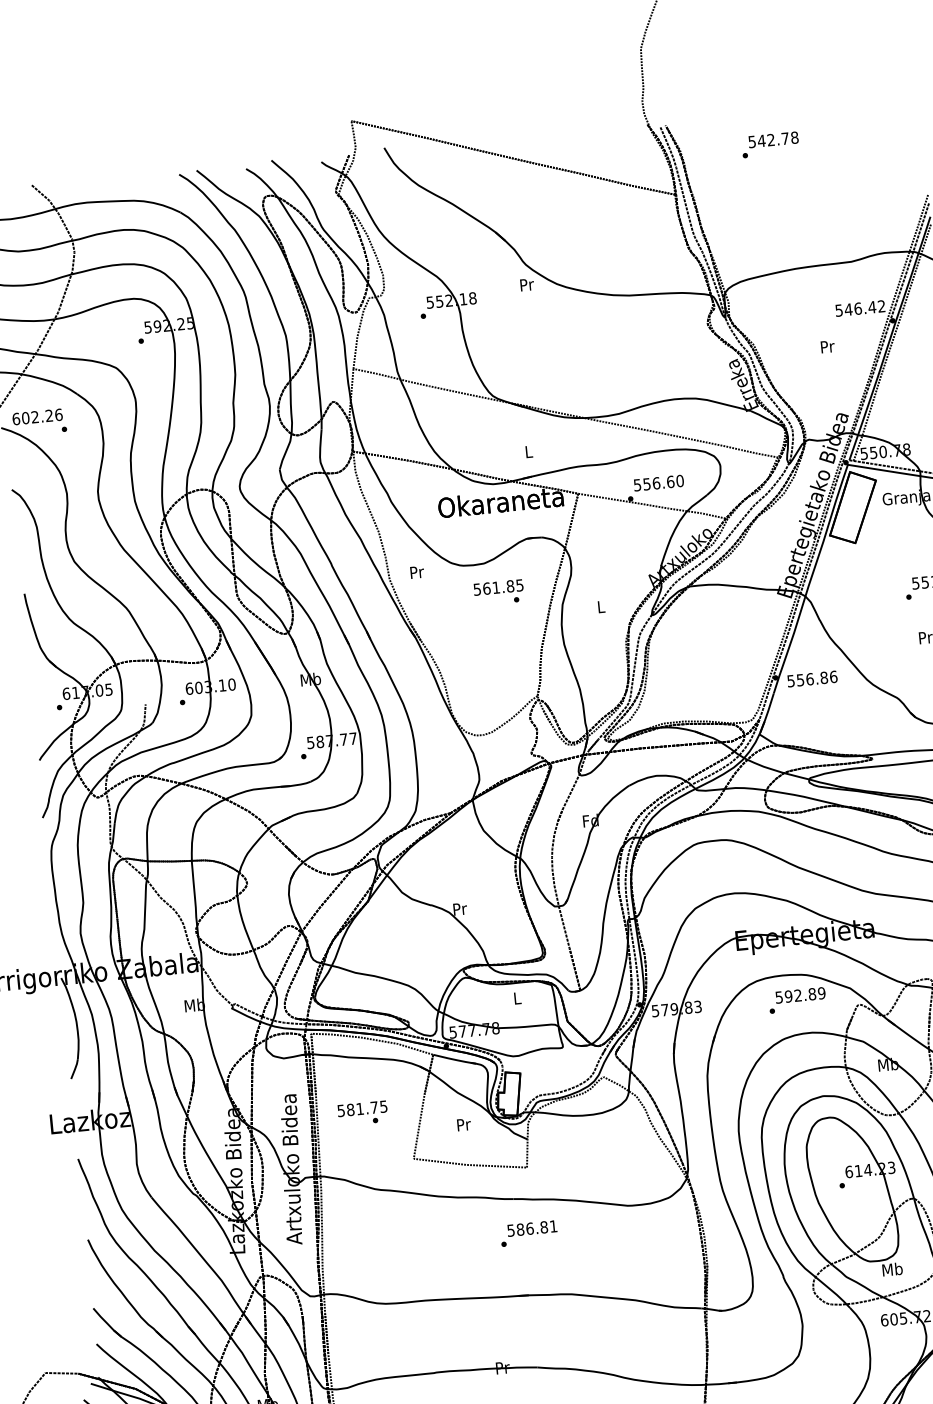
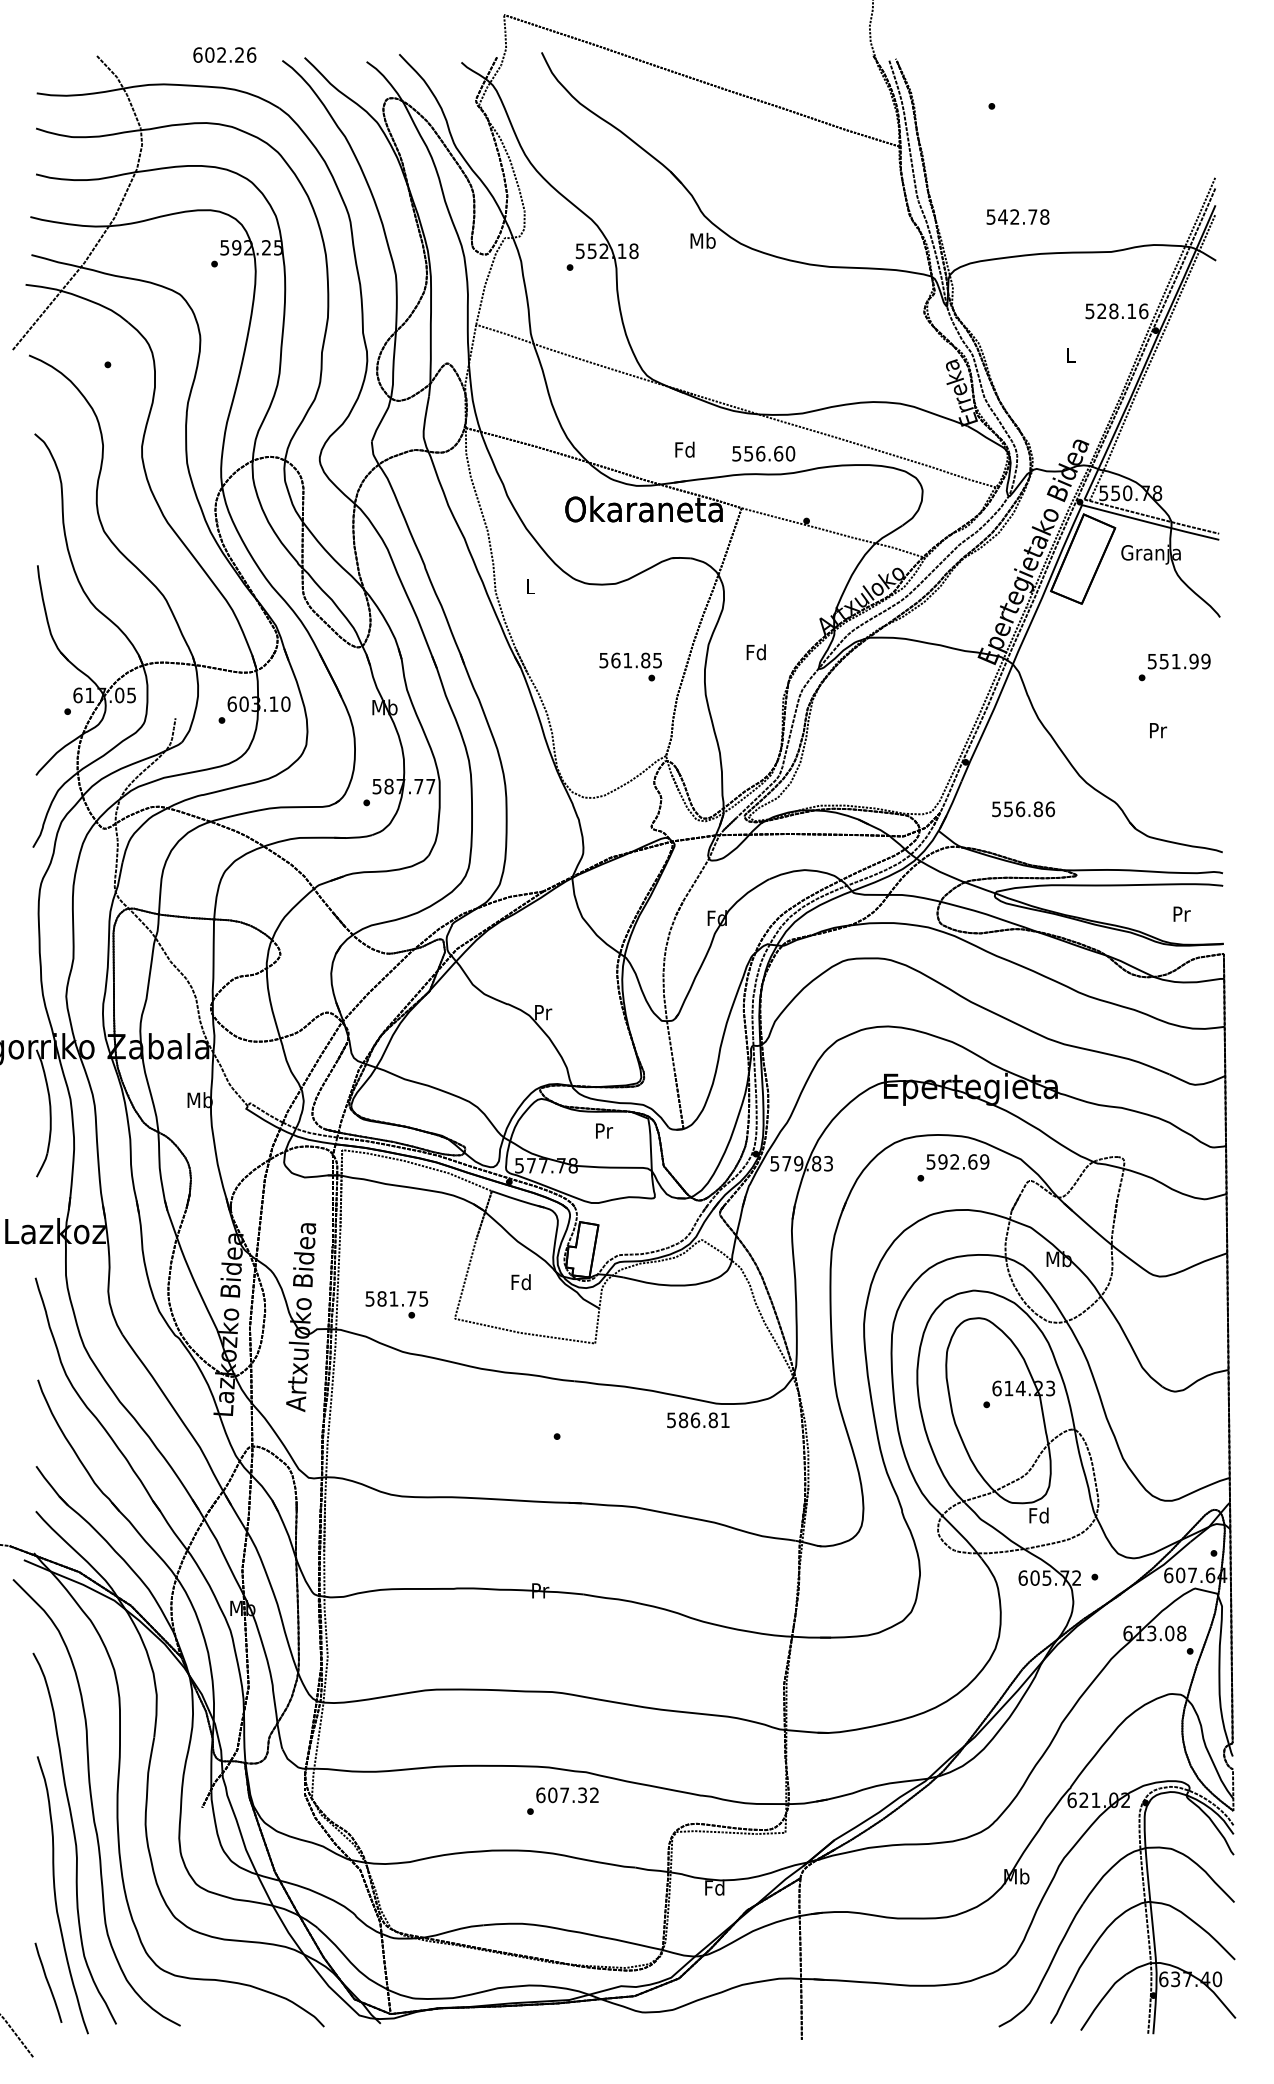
text: (773, 139) -> (1017, 216), moved
text: (526, 284) -> (702, 240), Pr -> Mb
text: (864, 308) -> (1122, 311), 546.42 -> 528.16
text: (827, 346) -> (1071, 354), Pr -> L
text: (37, 416) -> (224, 54), moved
text: (528, 451) -> (684, 449), L -> Fd
text: (658, 482) -> (763, 453), moved
text: (416, 572) -> (530, 586), Pr -> L
text: (498, 592) -> (630, 666), moved
text: (600, 607) -> (755, 652), L -> Fd
text: (812, 679) -> (1023, 809), moved
text: (812, 993) -> (972, 1161), 592.89 -> 592.69
text: (517, 997) -> (604, 1130), L -> Pr
text: (362, 1113) -> (396, 1304), moved
text: (463, 1124) -> (520, 1282), Pr -> Fd
text: (532, 1228) -> (698, 1420), moved
text: (891, 1269) -> (1038, 1515), Mb -> Fd

